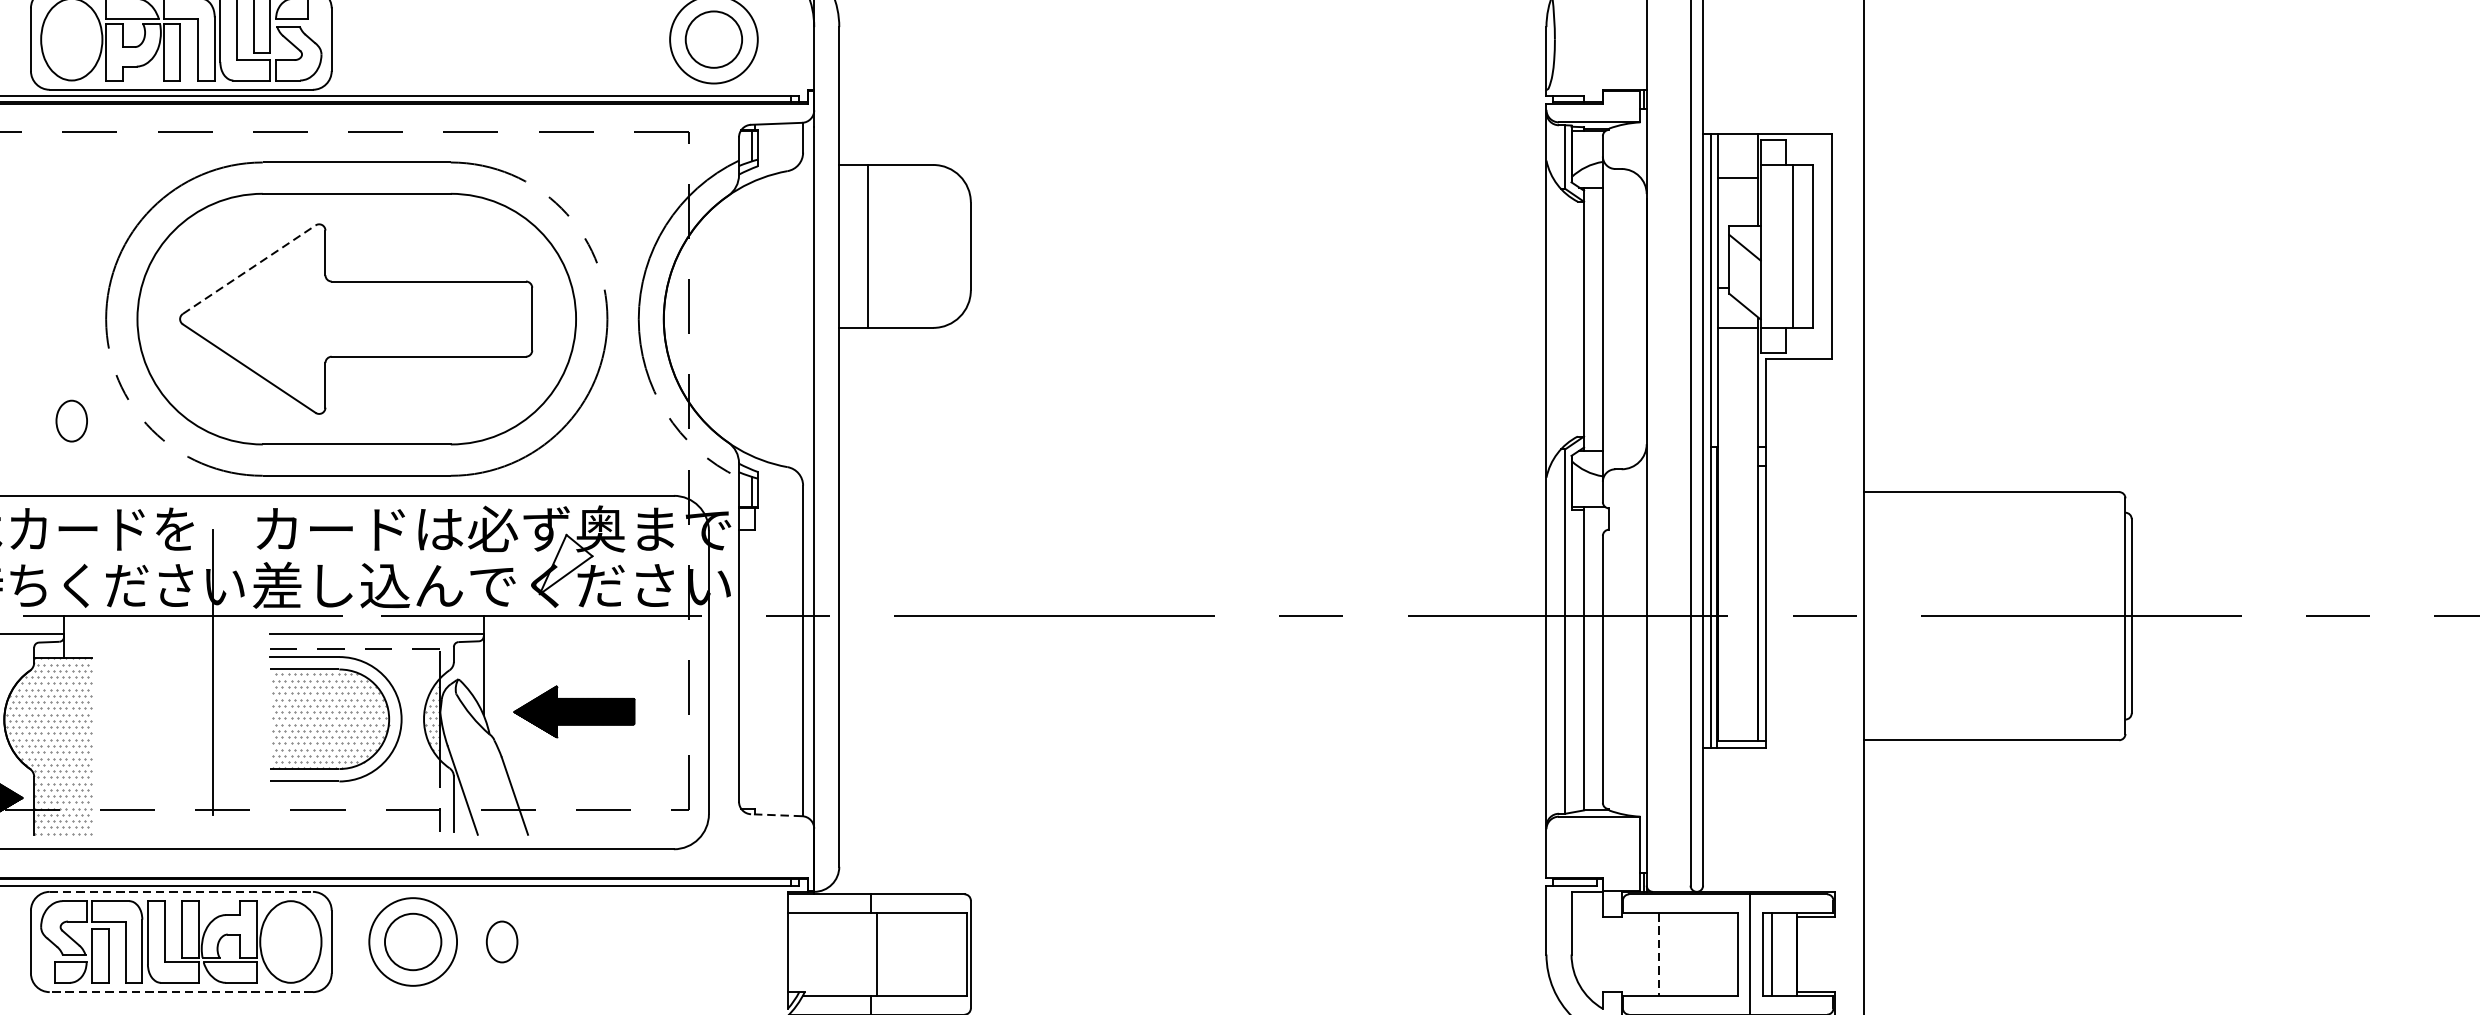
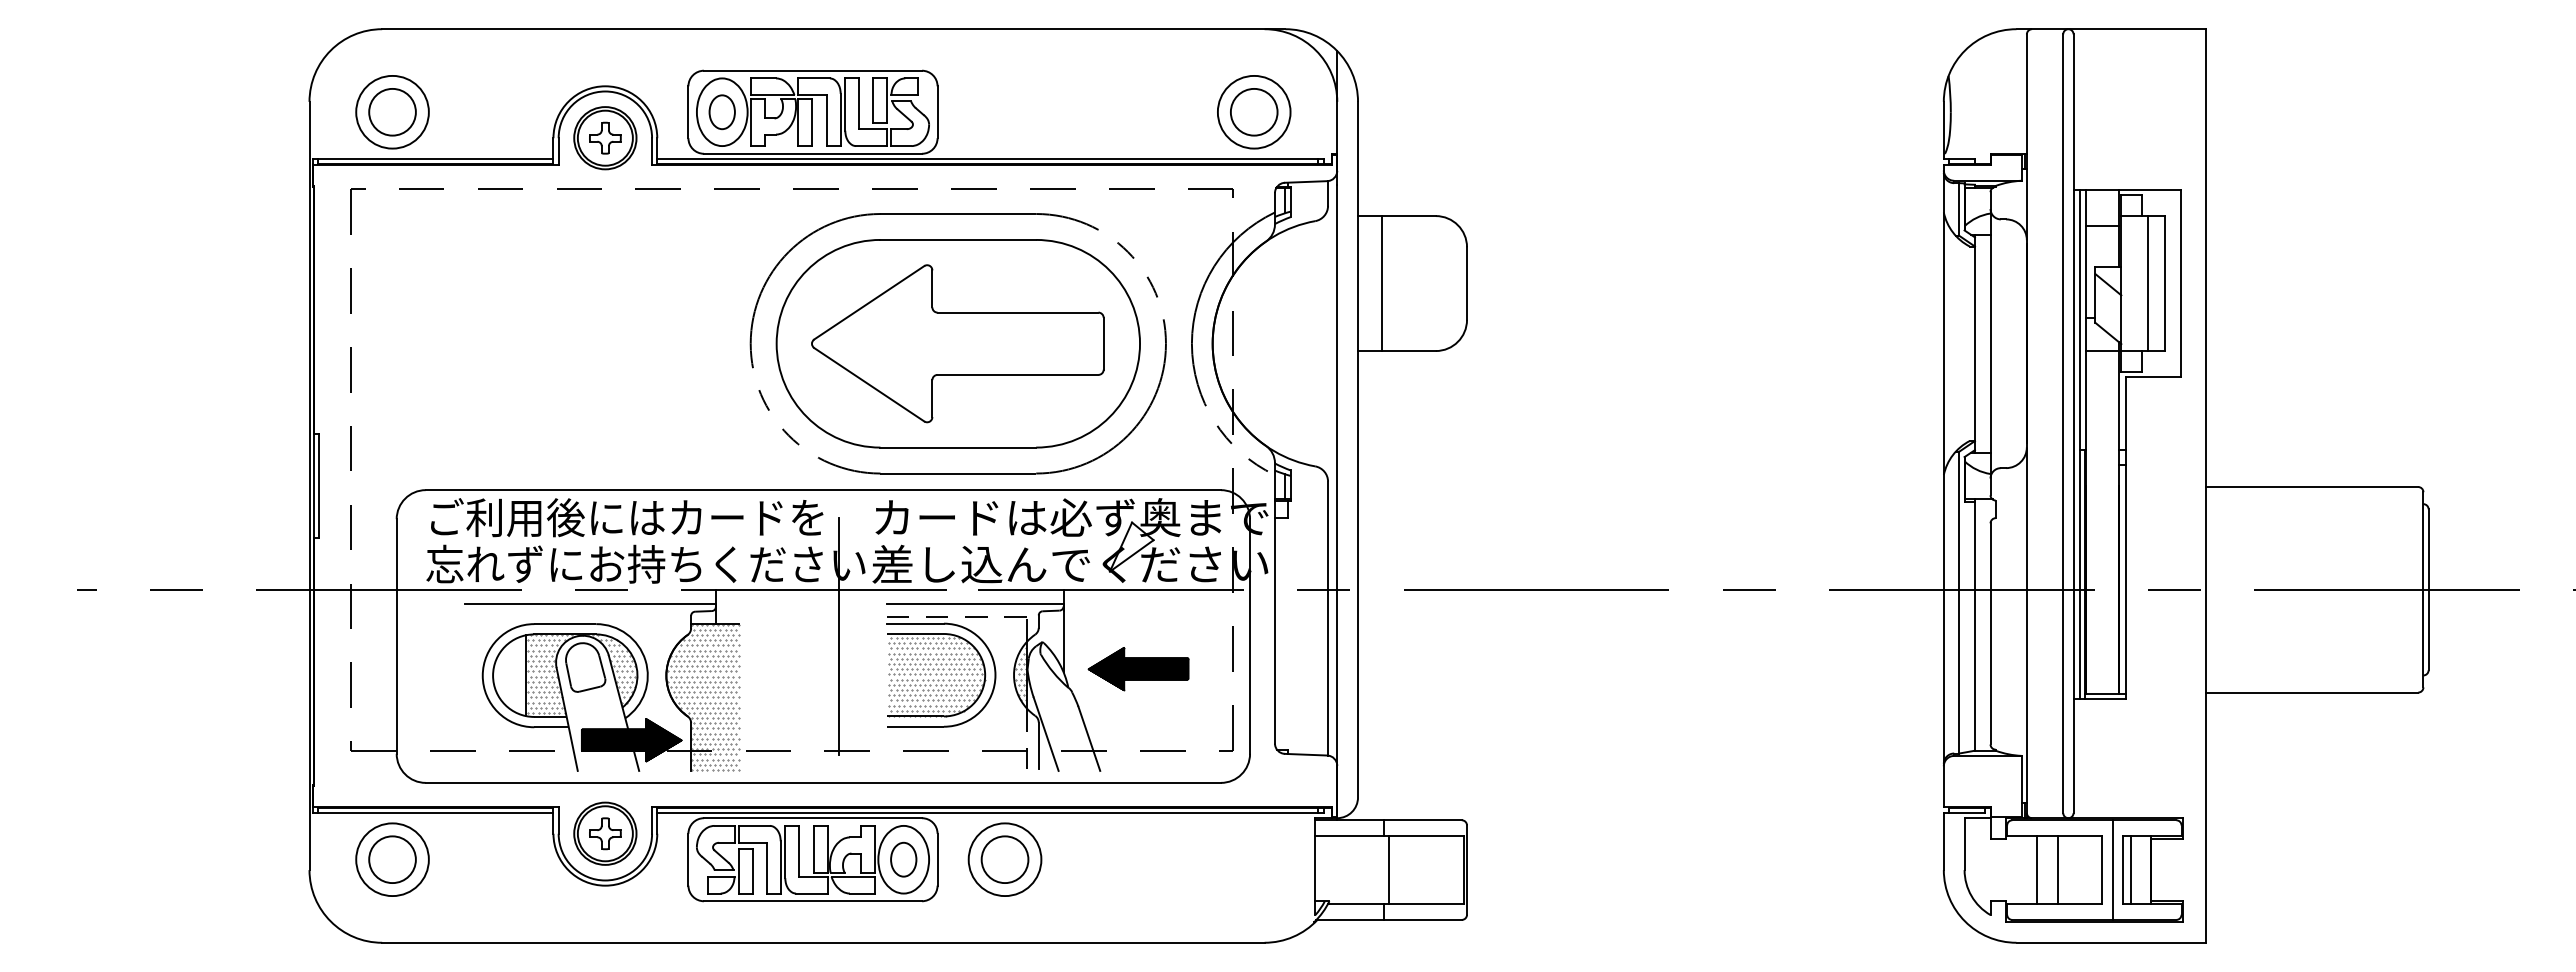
line: (249, 269) -> (869, 302), dashed -> solid
part: (70, 421) -> (721, 112), moved
line: (775, 814) -> (1305, 754), dashed -> solid
line: (181, 892) -> (813, 818), dashed -> solid
part: (501, 941) -> (903, 859), moved
line: (1684, 953) -> (2058, 869), added
line: (1659, 955) -> (2037, 870), dashed -> solid
line: (180, 992) -> (812, 901), dashed -> solid

